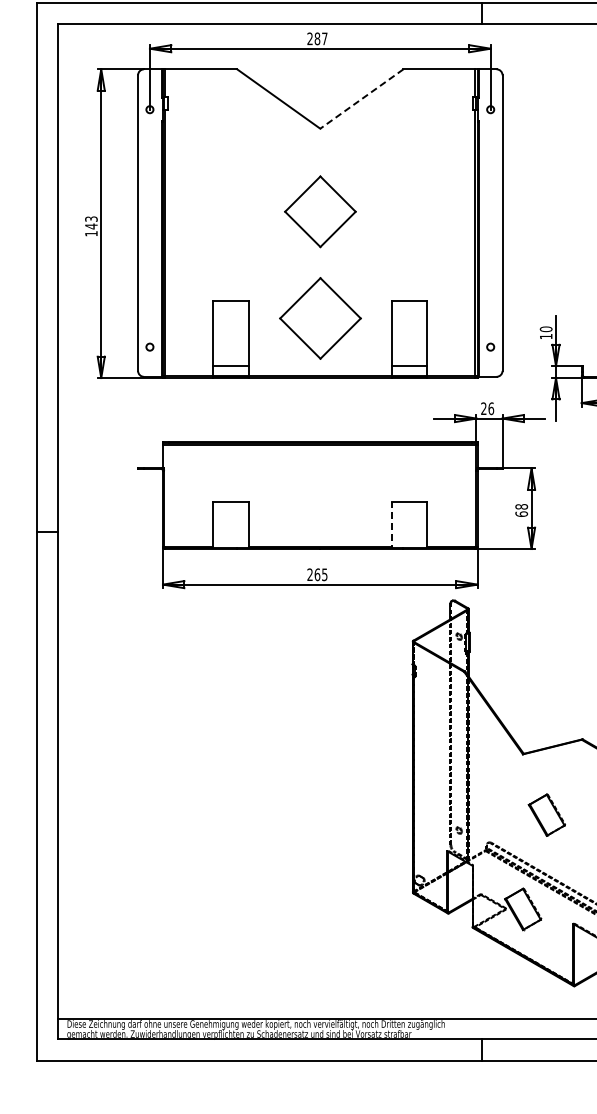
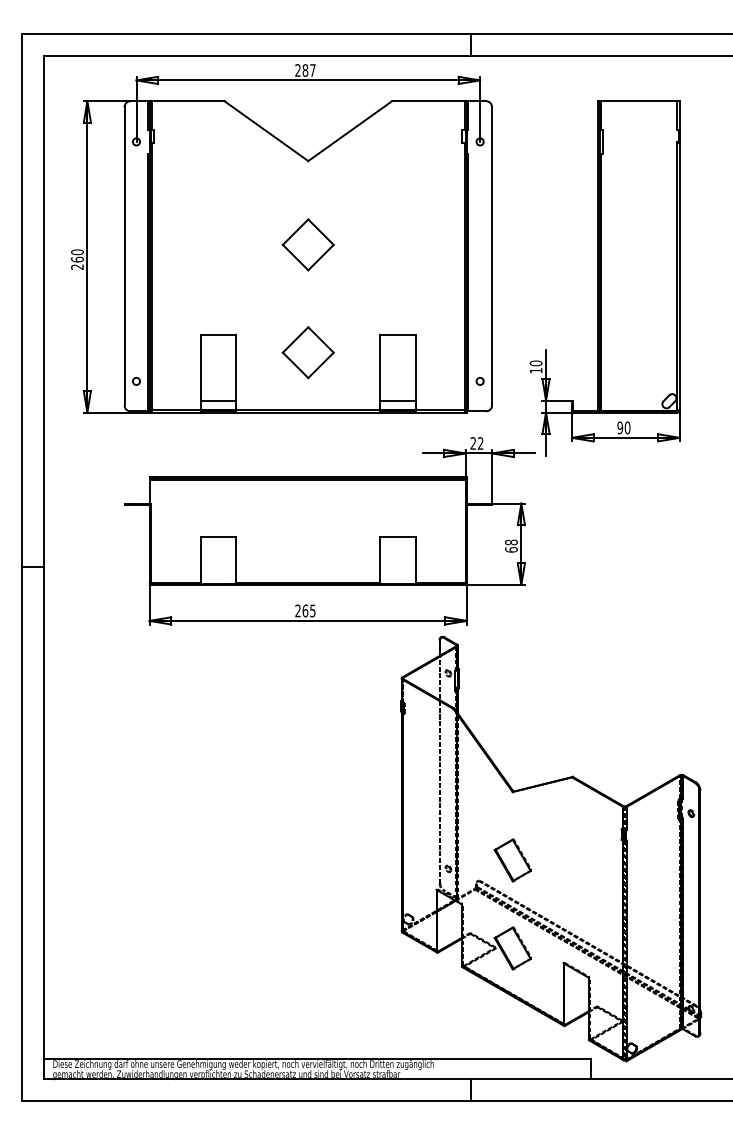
line: (362, 99) -> (350, 131), dashed -> solid
part: (319, 211) -> (307, 244), size x0.71
text: (91, 226) -> (77, 259), 143 -> 260
part: (319, 318) -> (307, 352), size x0.62
text: (491, 408) -> (480, 443), 26 -> 22
line: (391, 523) -> (380, 559), dashed -> solid
part: (546, 815) -> (512, 860), moved

